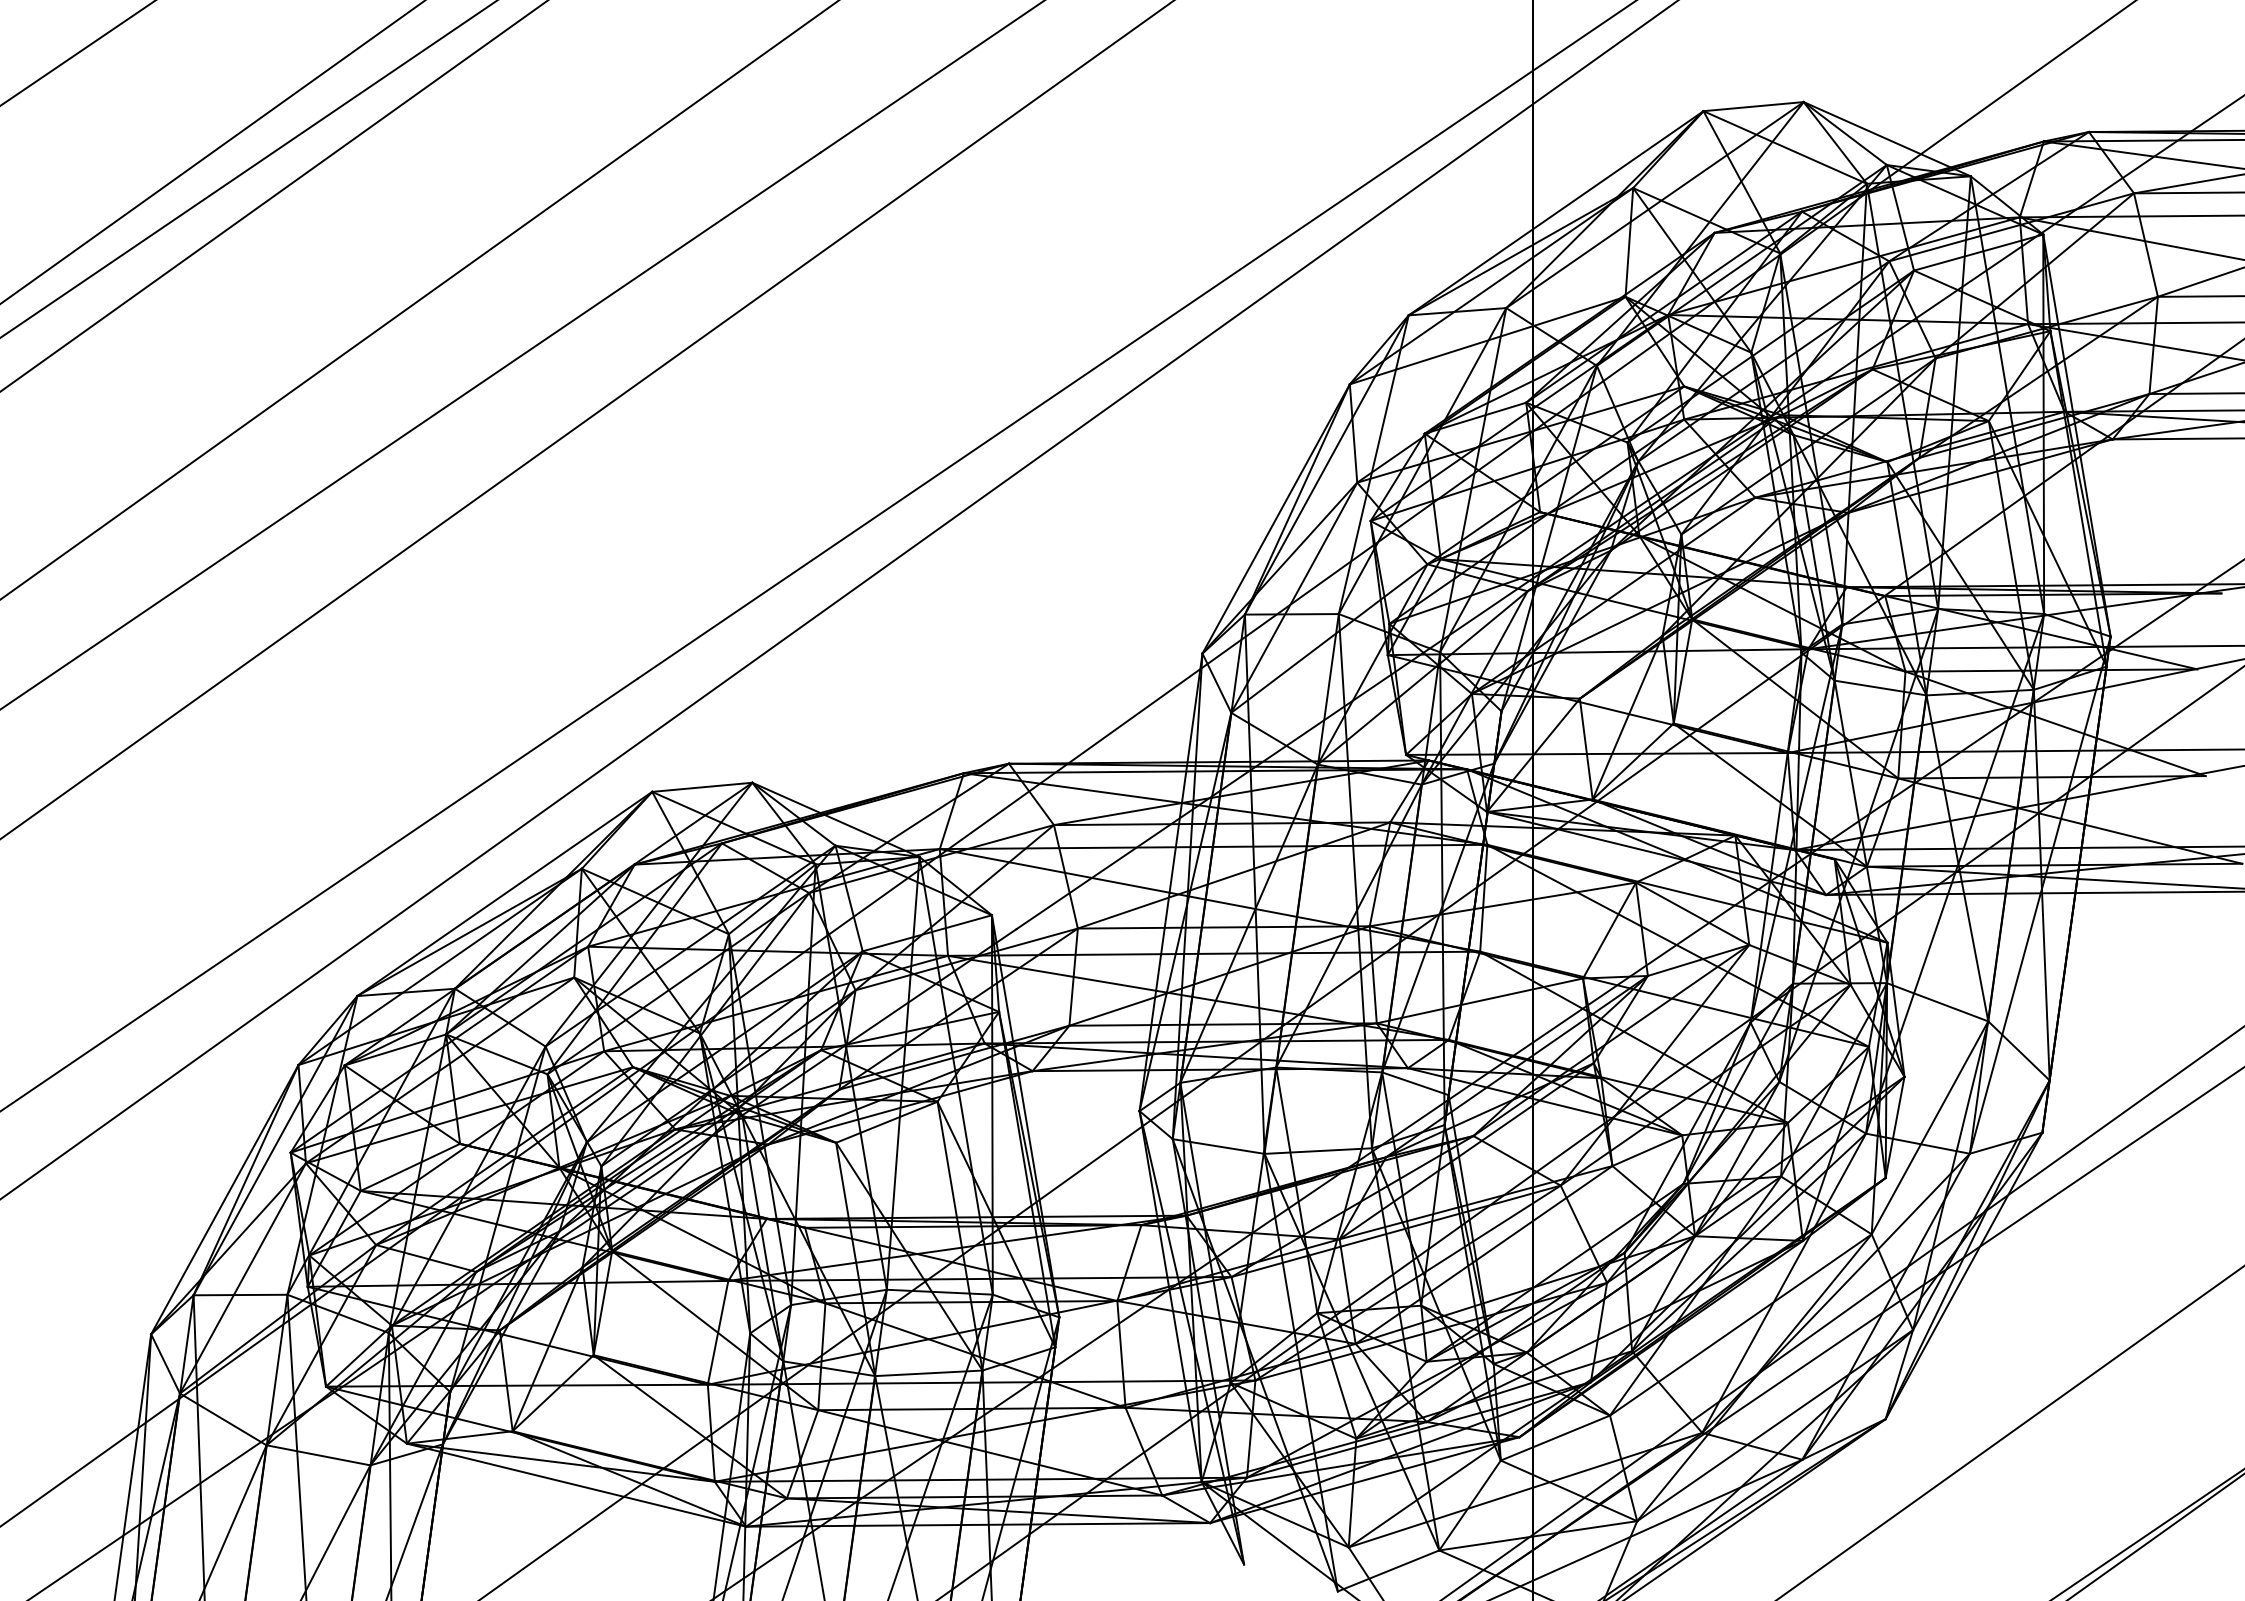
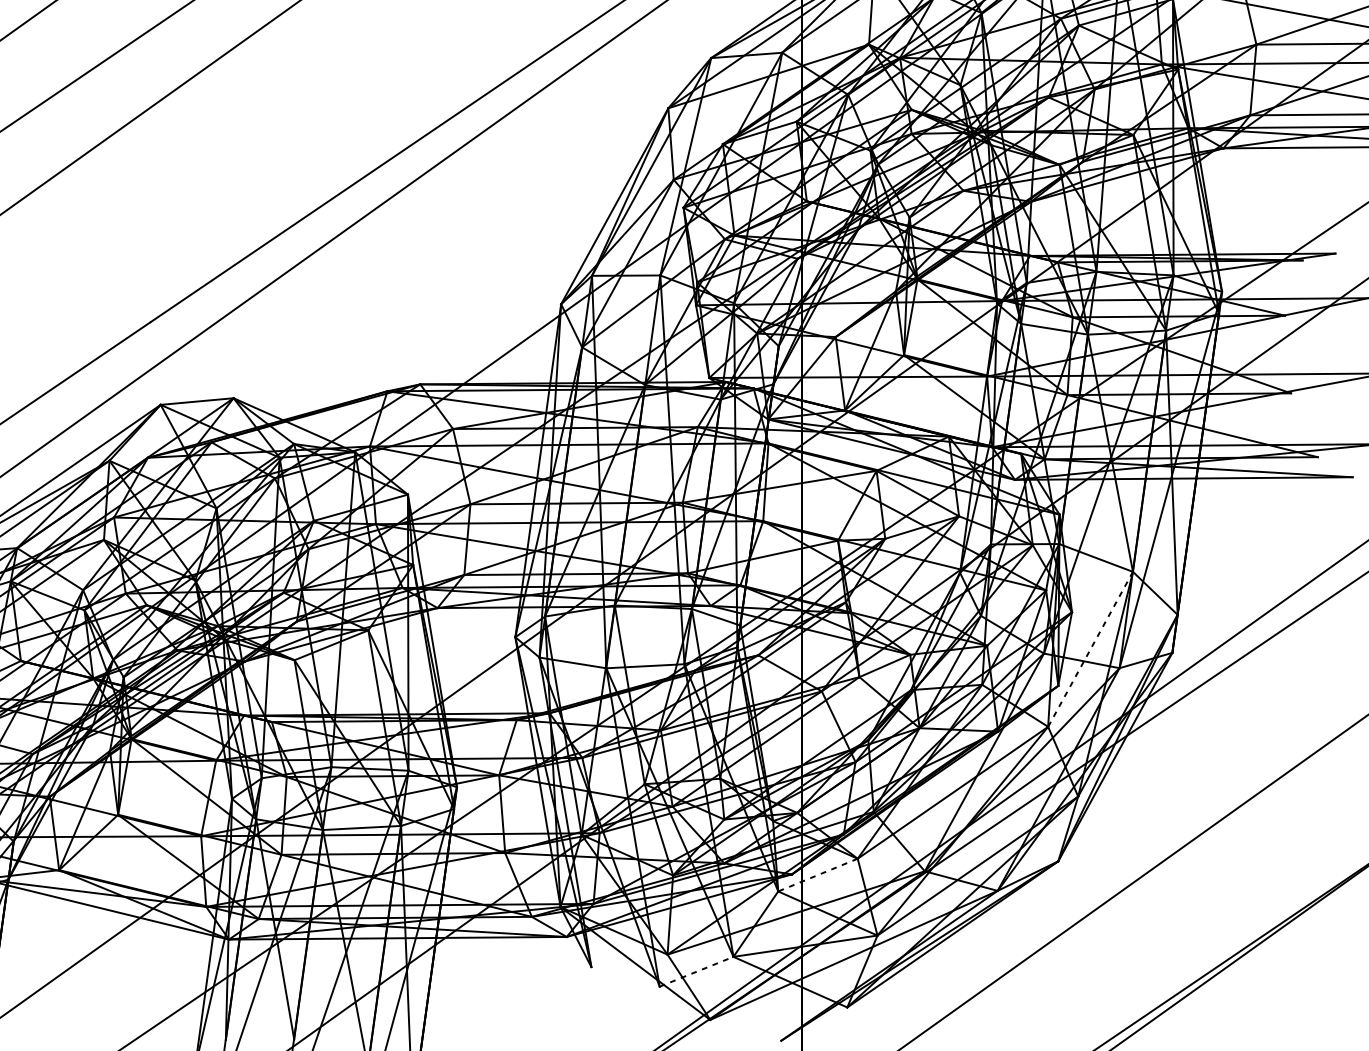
line: (1930, 1127) -> (1090, 649), solid -> dashed
line: (1554, 1438) -> (817, 875), solid -> dashed
line: (1388, 1570) -> (696, 971), solid -> dashed

